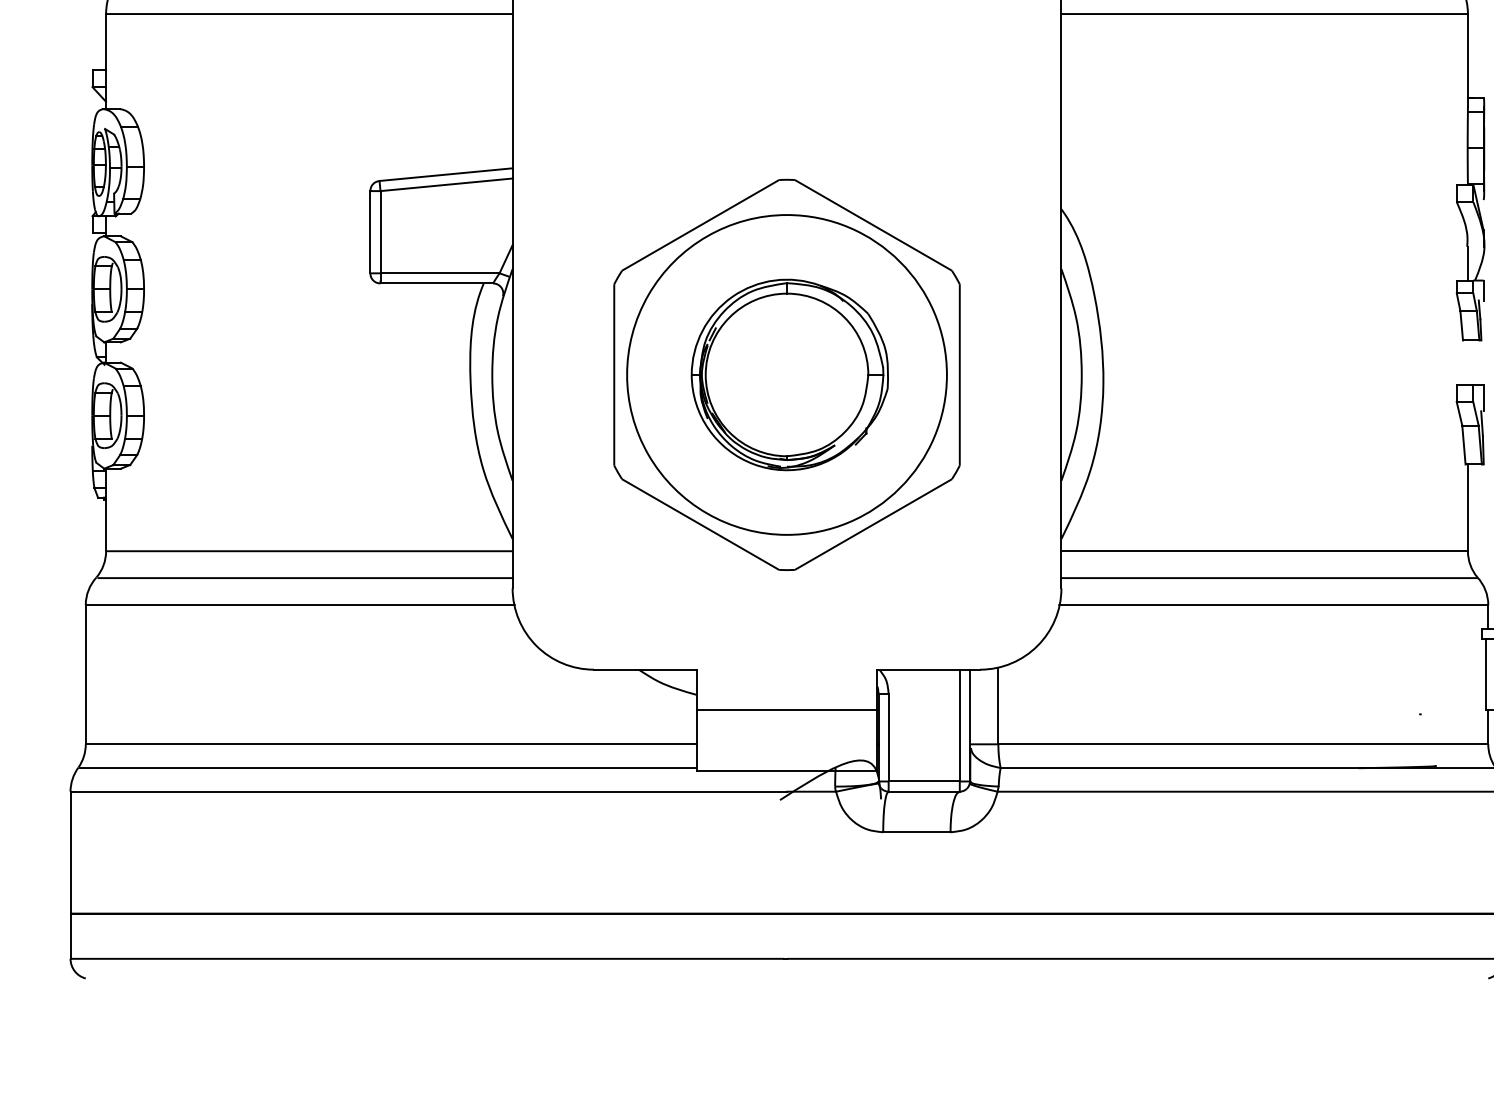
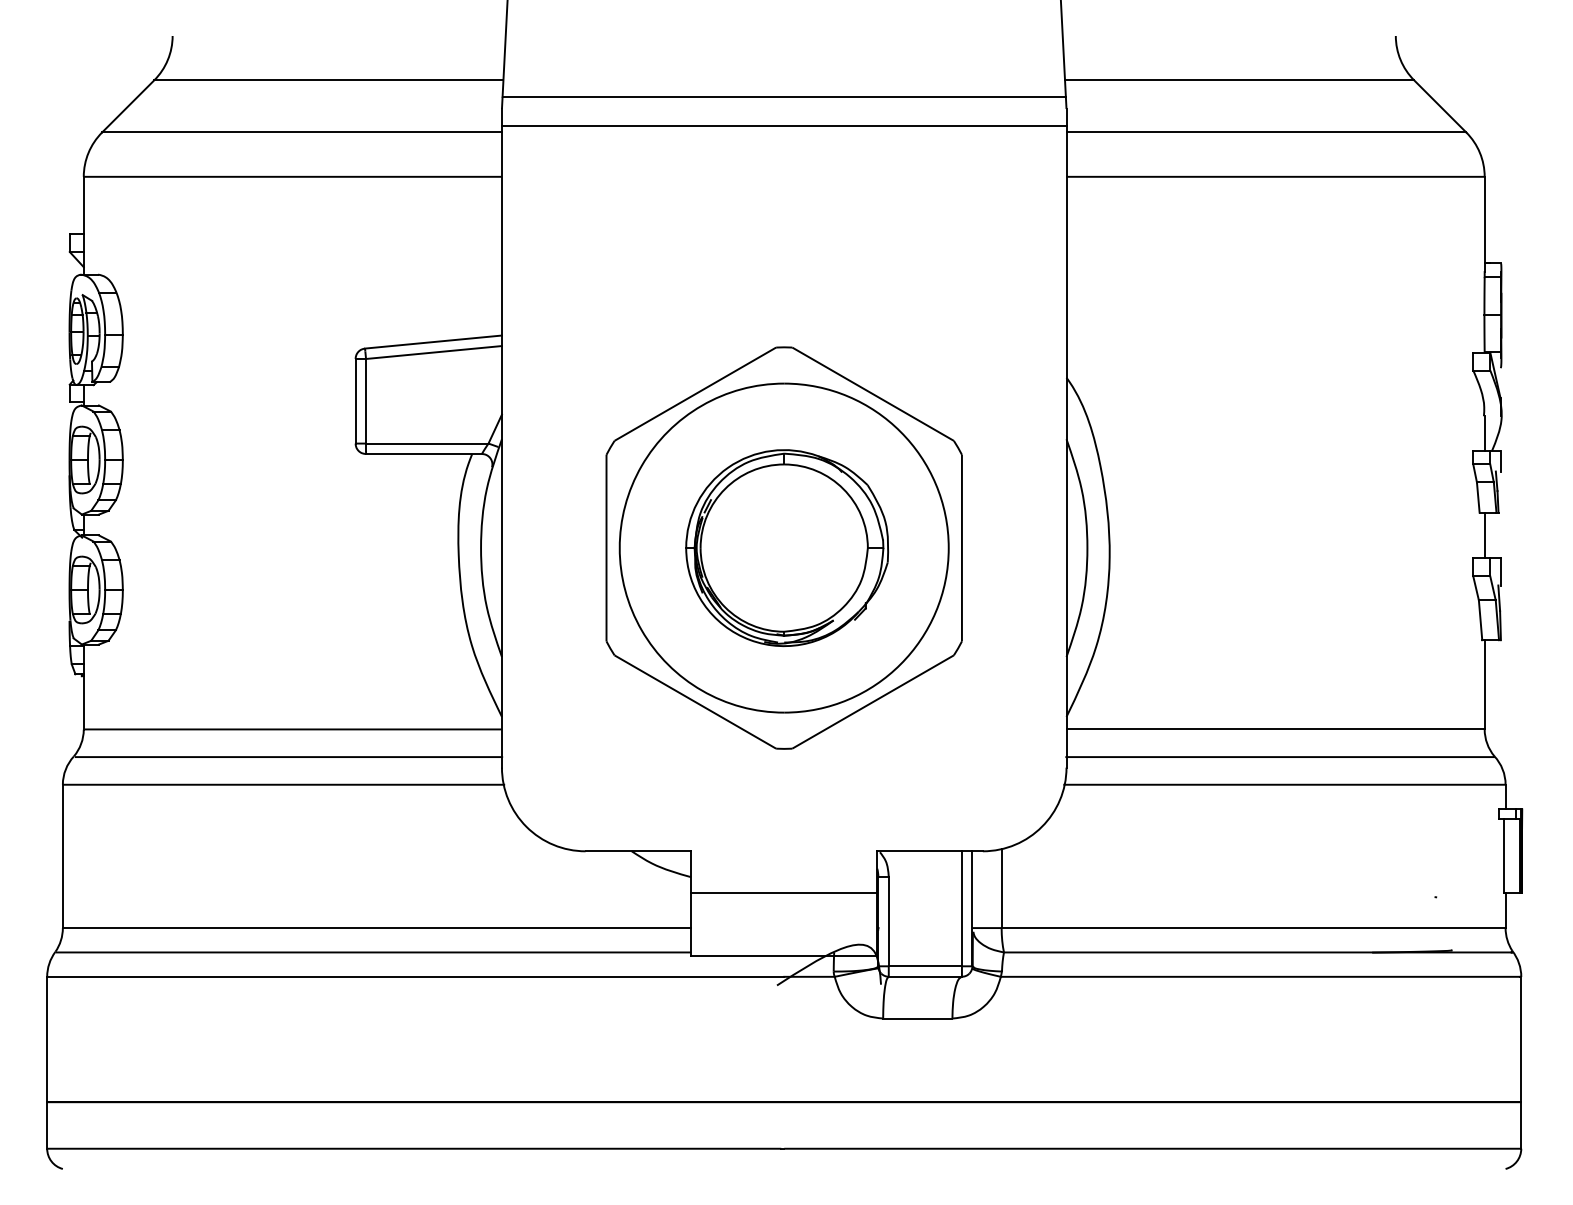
line: (1467, 362) -> (1484, 535), added

